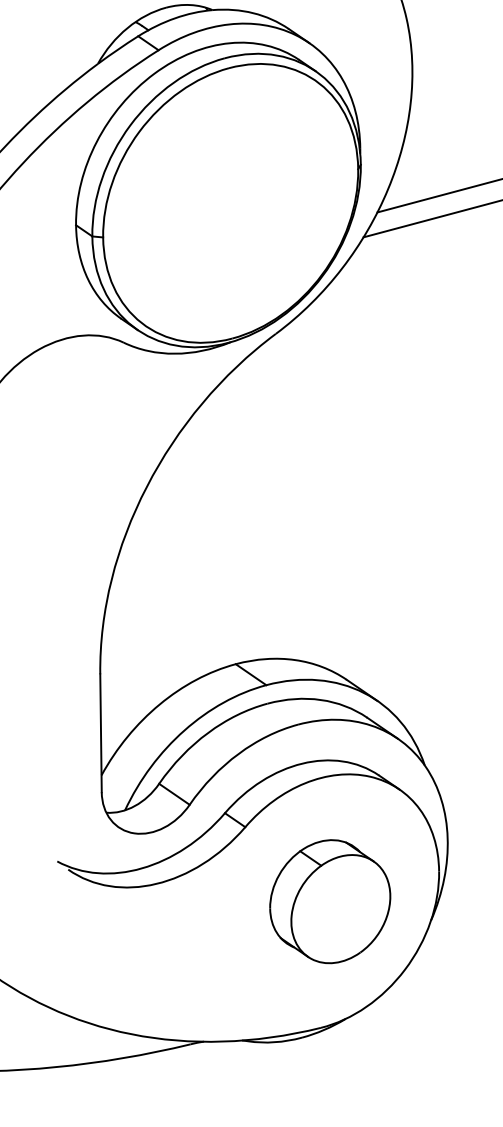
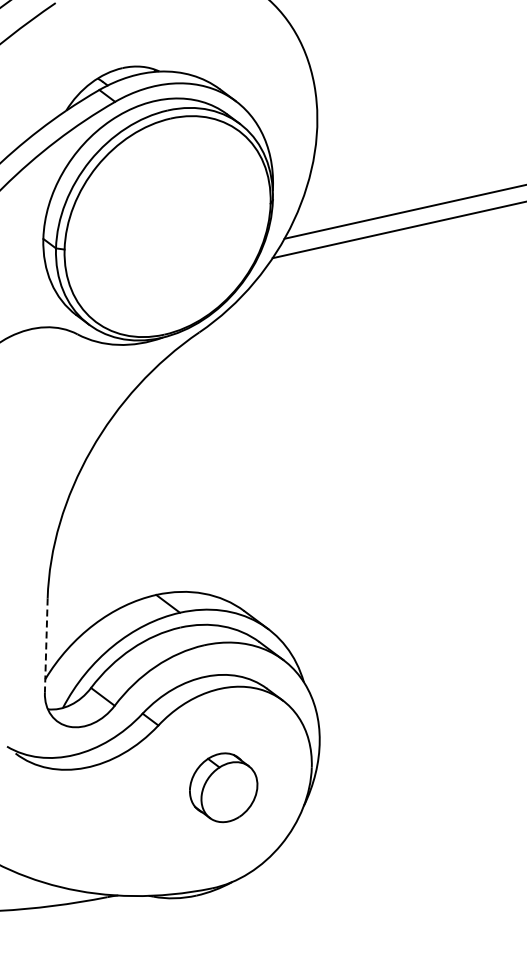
line: (101, 734) -> (46, 646), solid -> dashed
part: (329, 901) -> (223, 787), size x0.7

